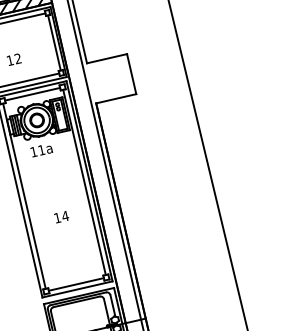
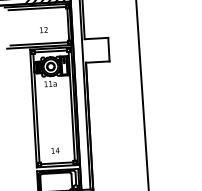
text: (61, 216) -> (55, 150), moved

